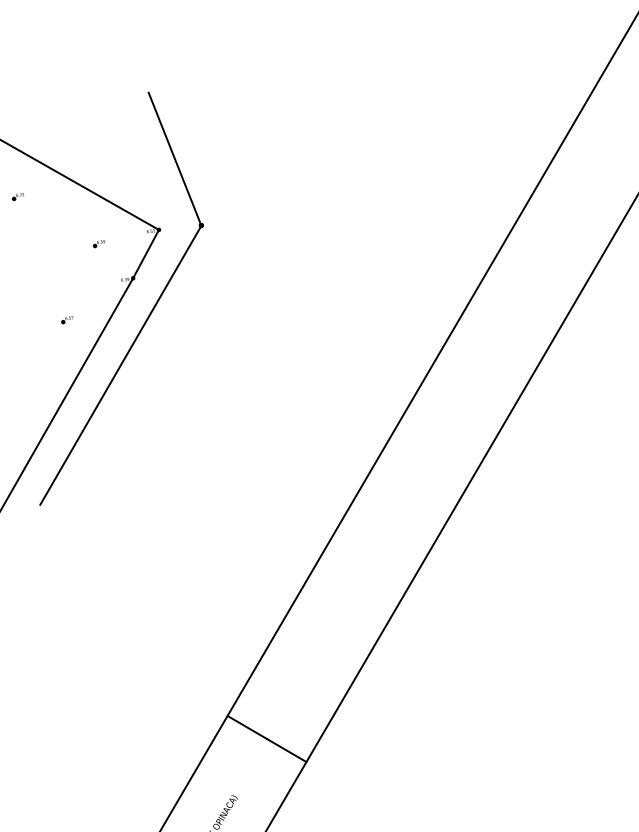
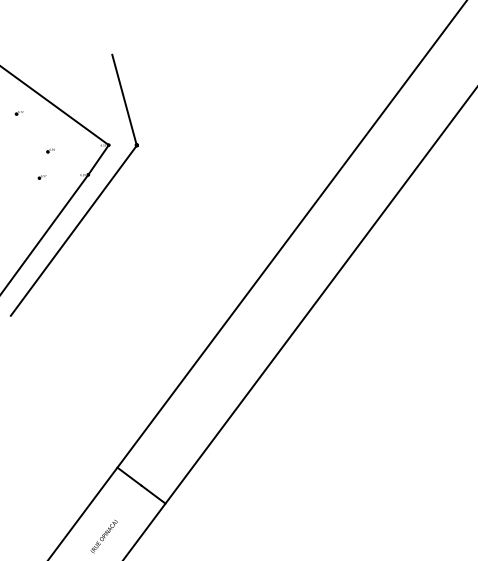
part: (98, 243) -> (50, 150), moved
part: (66, 320) -> (41, 177), moved

